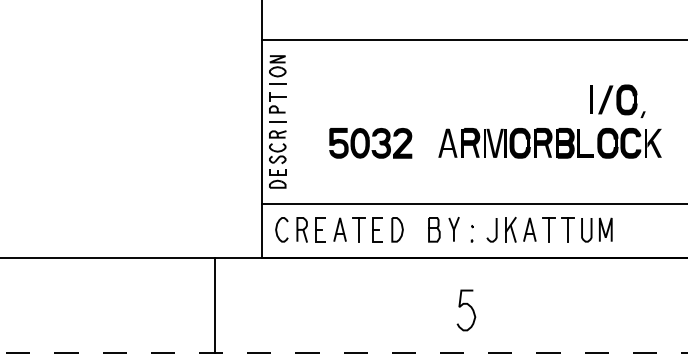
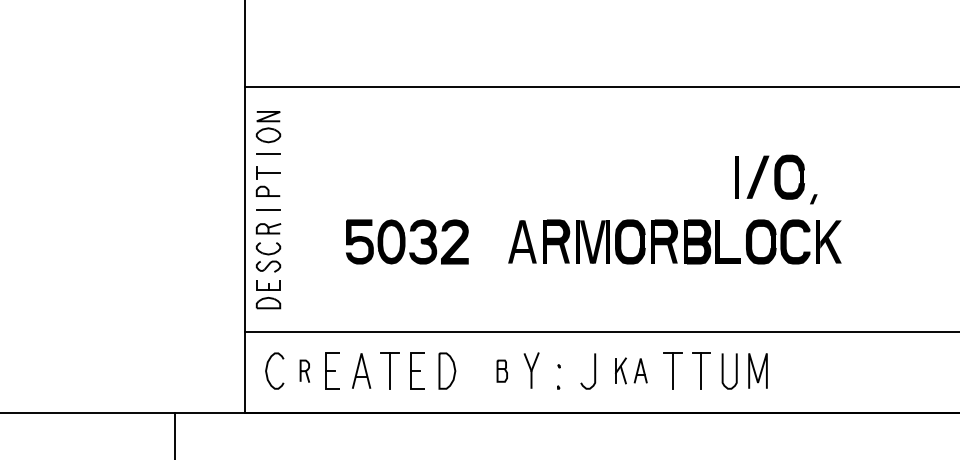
part: (301, 229) -> (303, 370), size x0.6
part: (434, 229) -> (502, 370), size x0.6
part: (520, 229) -> (630, 370), size x0.7

